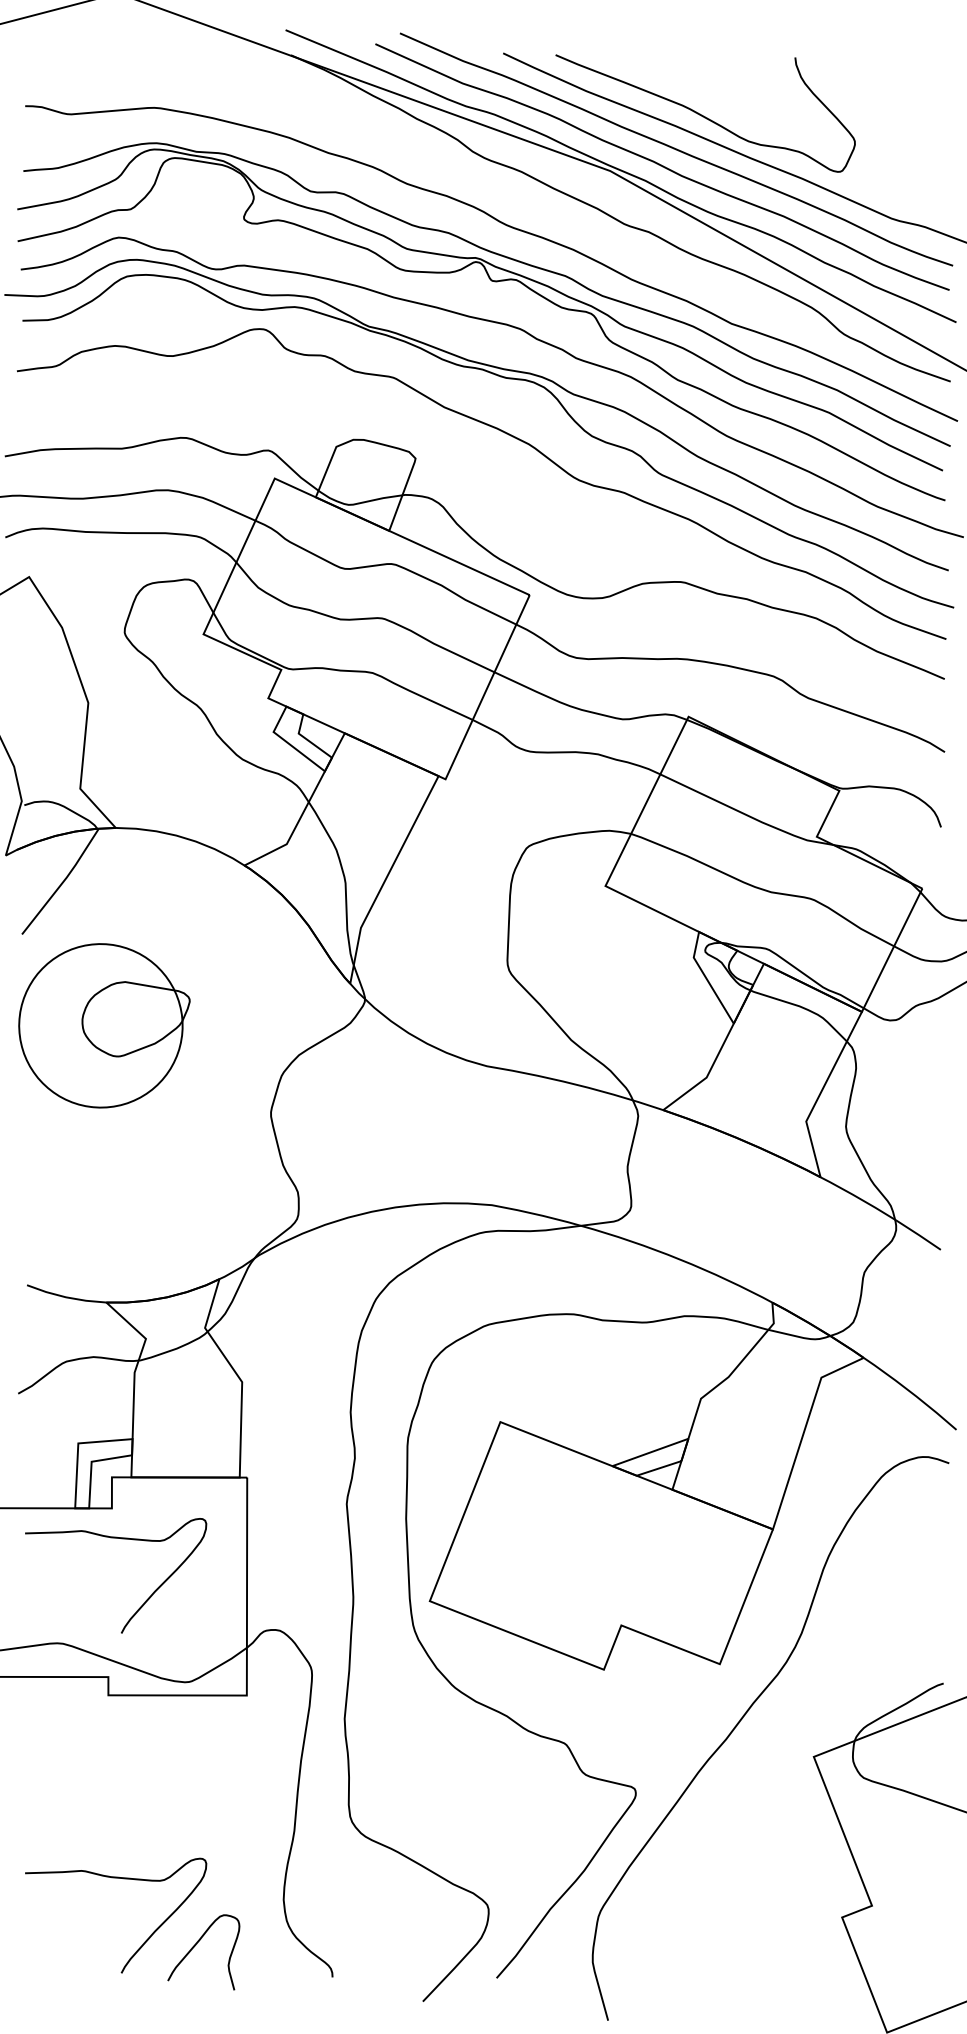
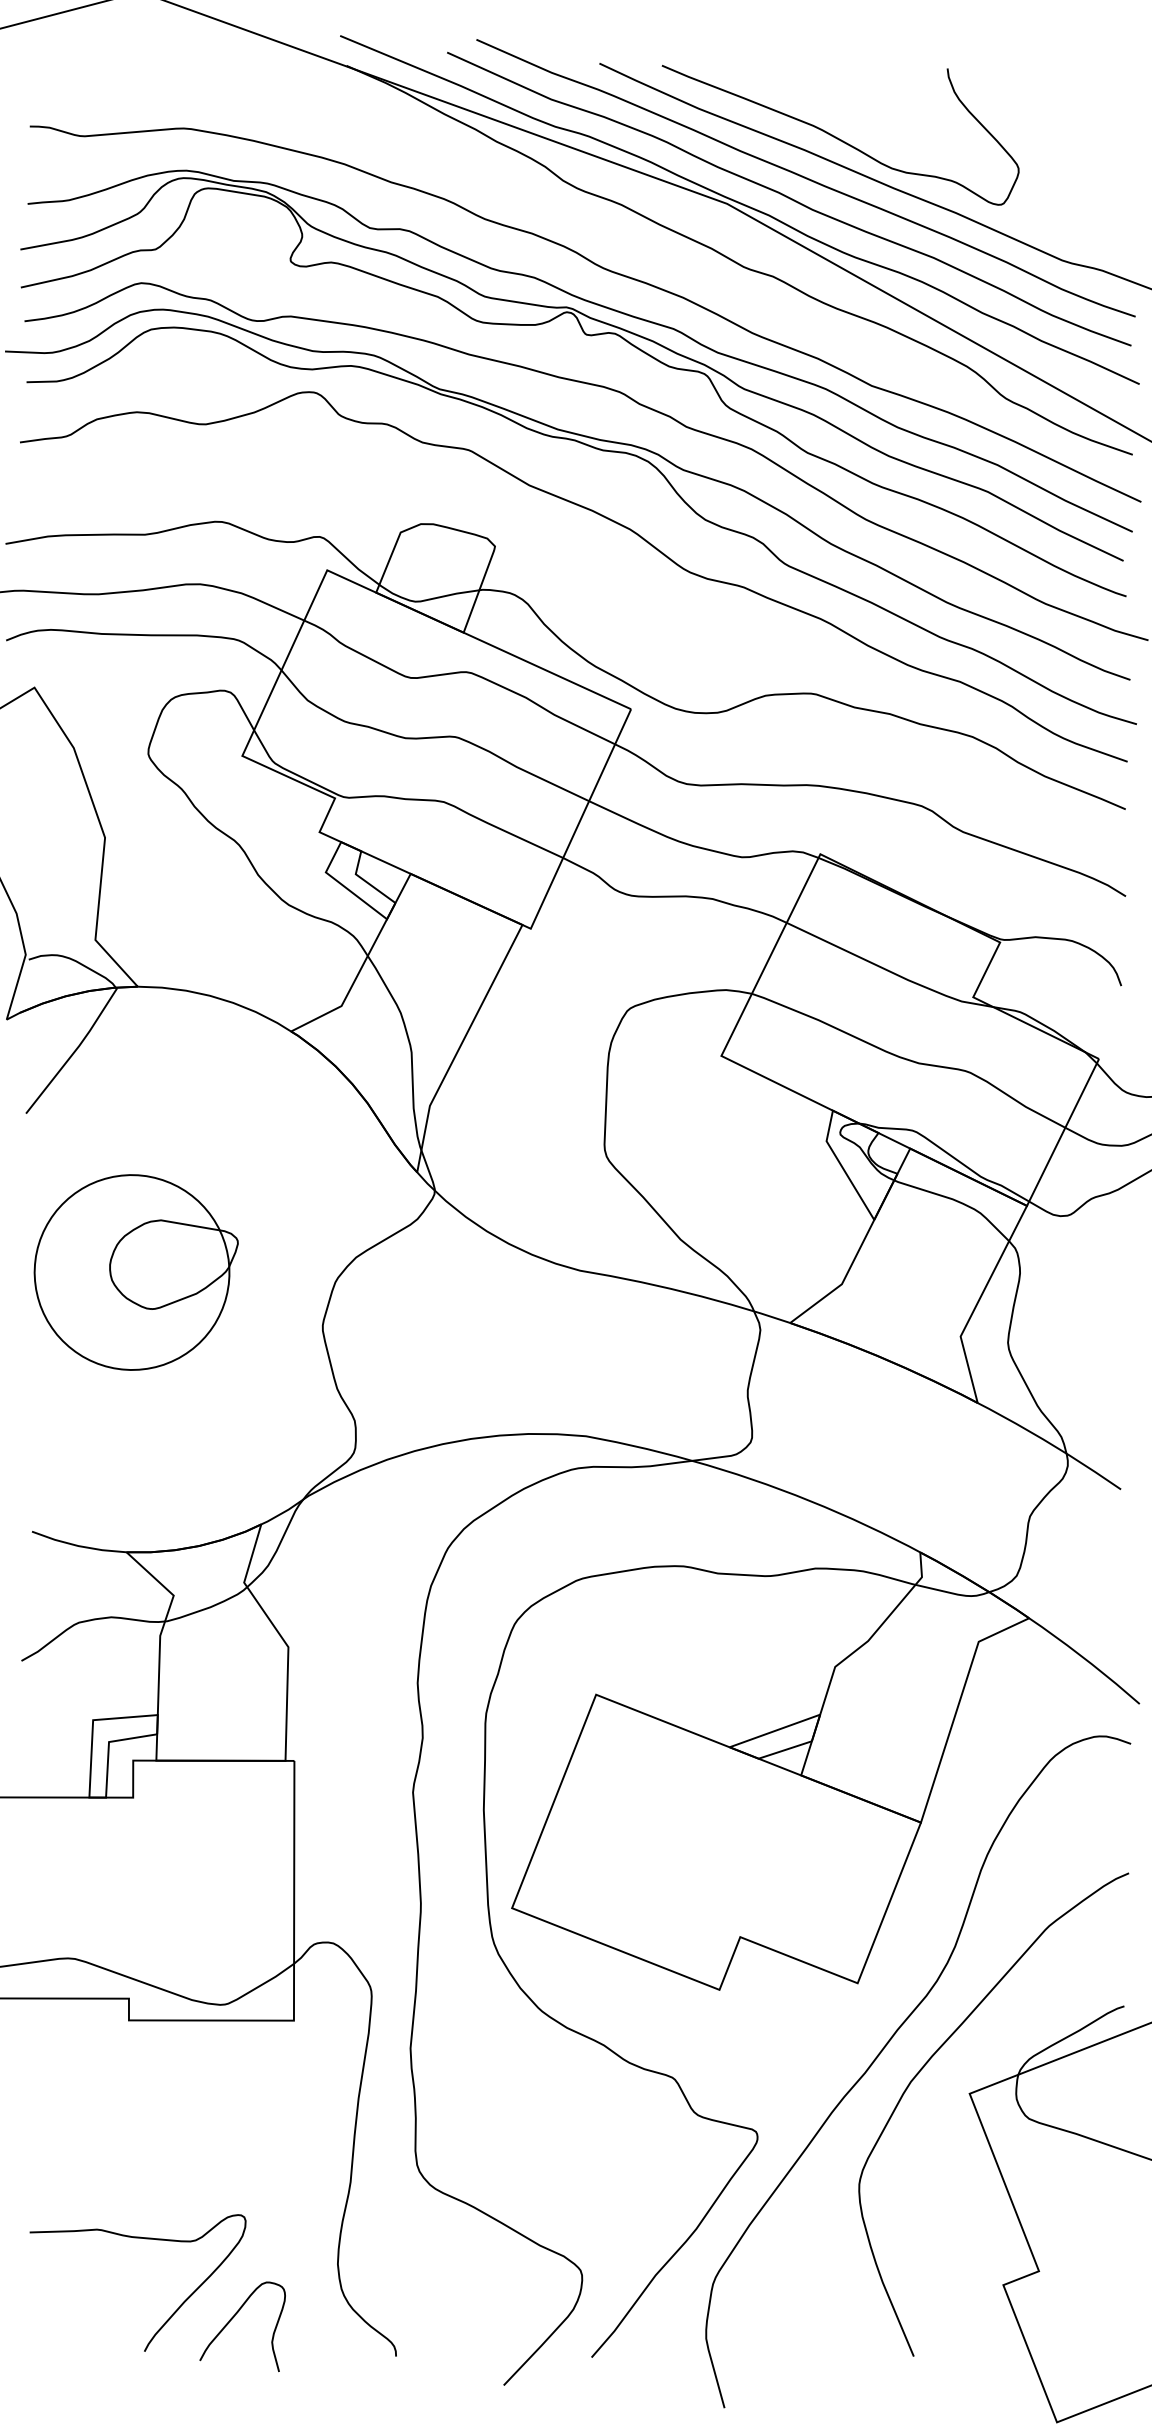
part: (103, 1025) -> (135, 1272), moved
curve: (122, 1539) -> (145, 1834), removed
curve: (780, 1729) -> (929, 2061), added

